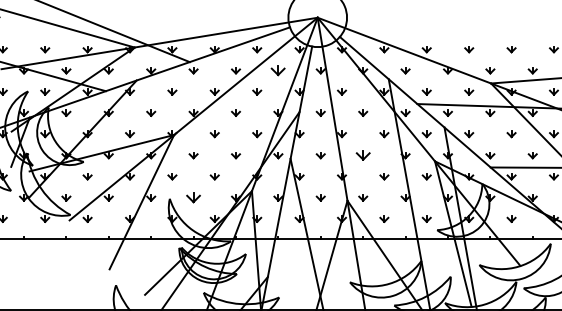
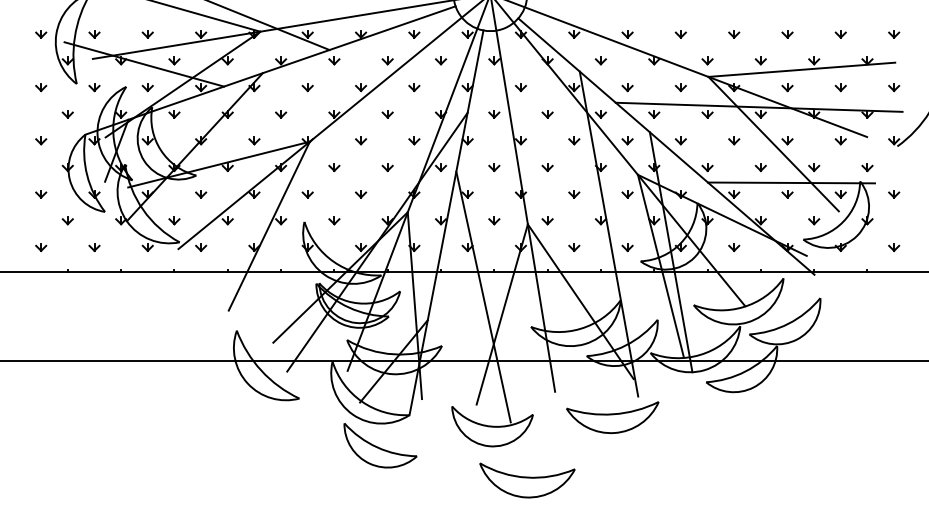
part: (278, 70) -> (441, 60), size x0.62
part: (363, 155) -> (547, 167), size x0.62
part: (193, 197) -> (334, 220), size x0.62

